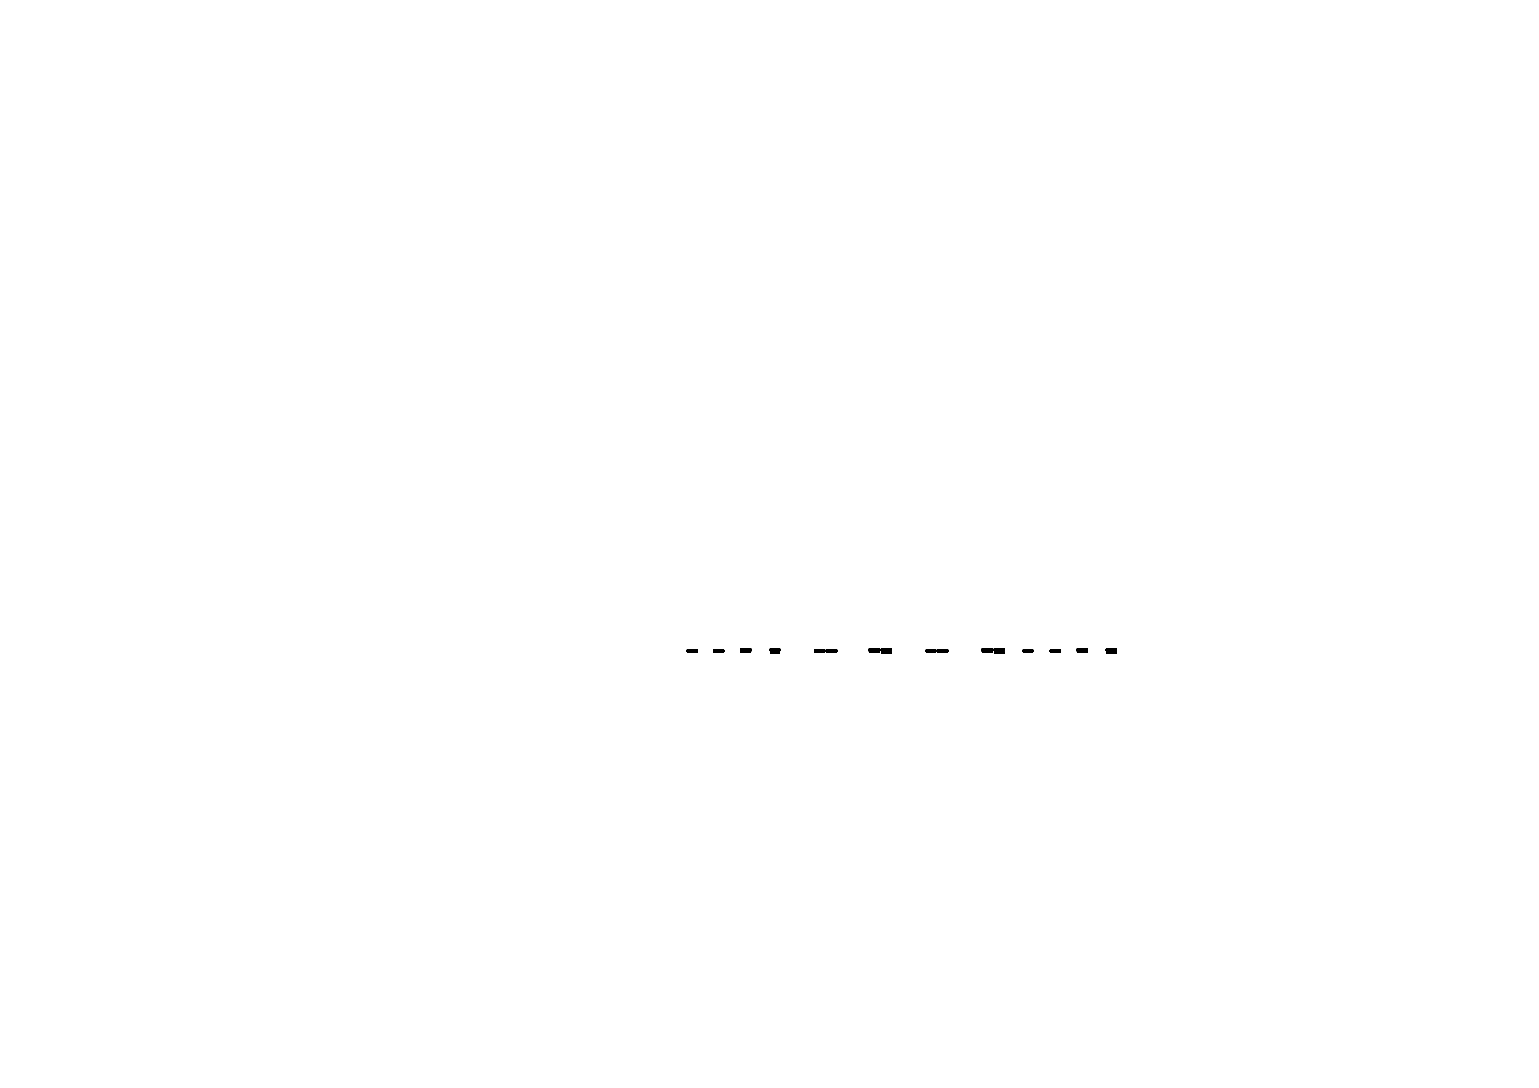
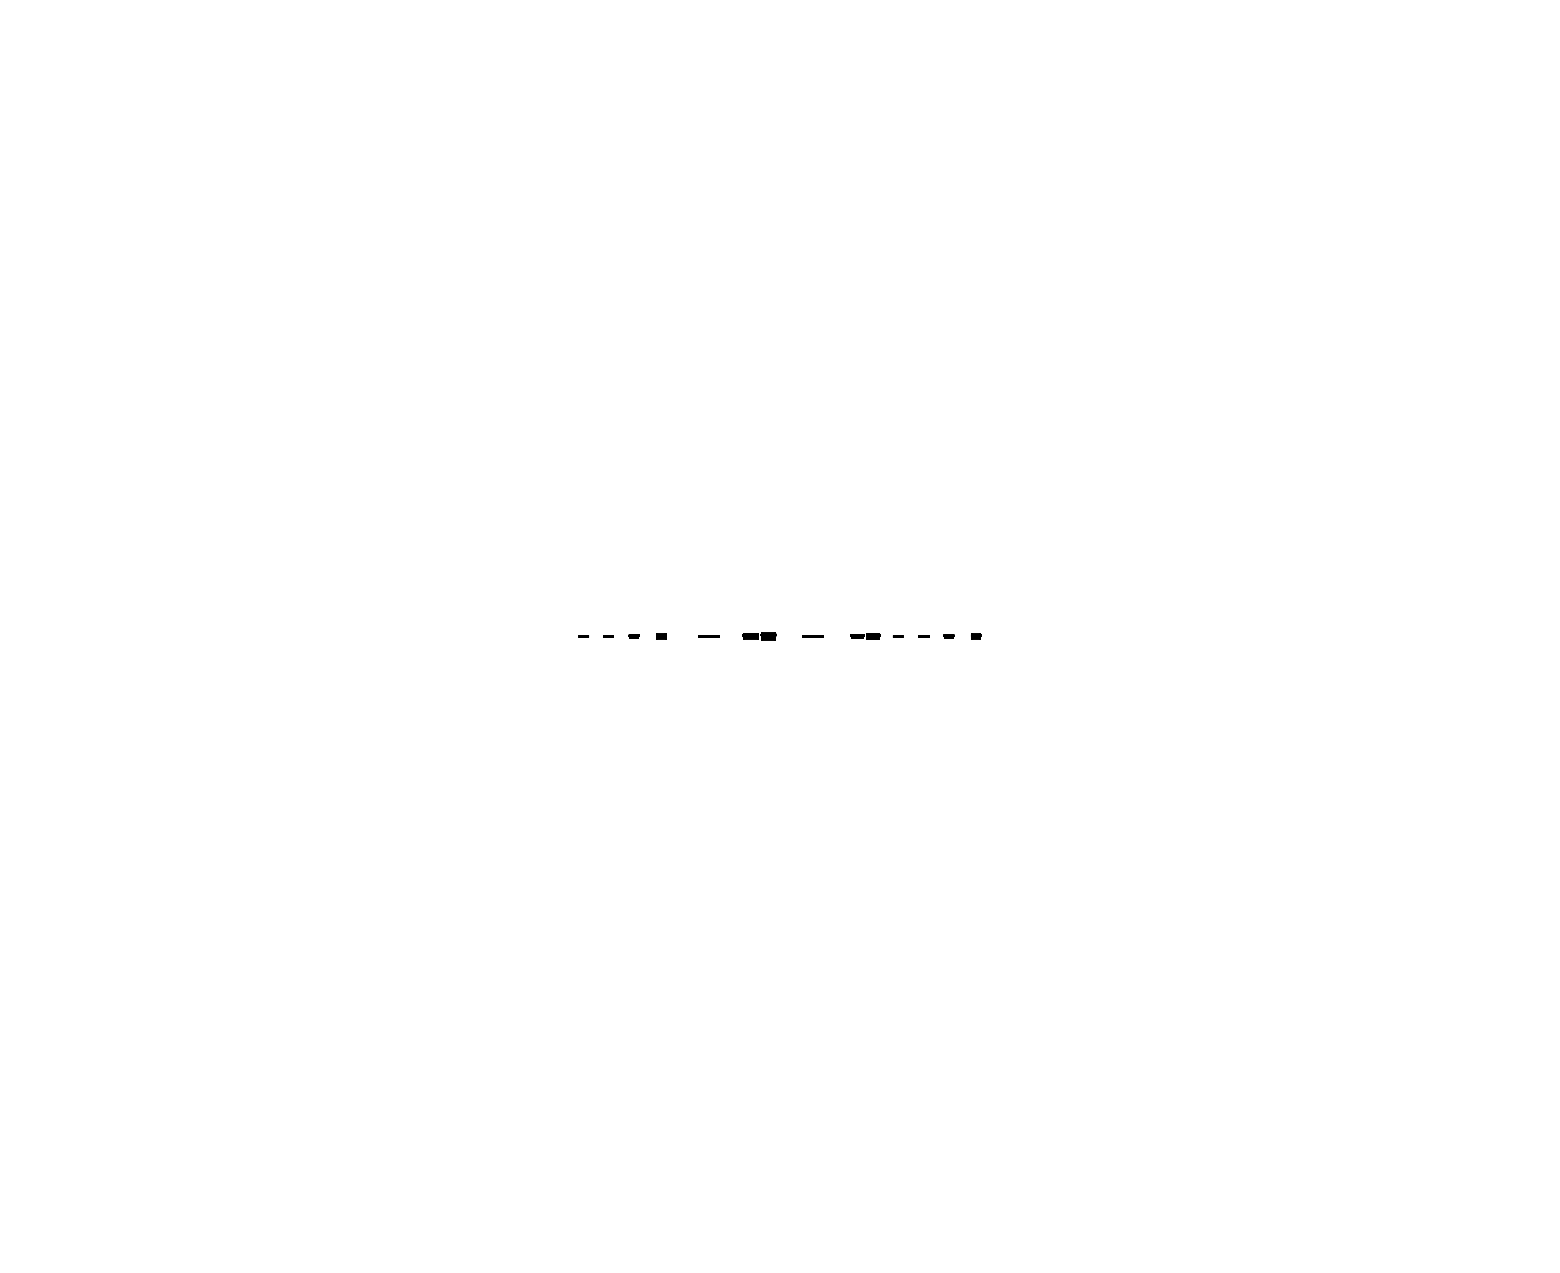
part: (879, 650) -> (759, 636), size x1.6
part: (993, 650) -> (865, 636), size x1.4

